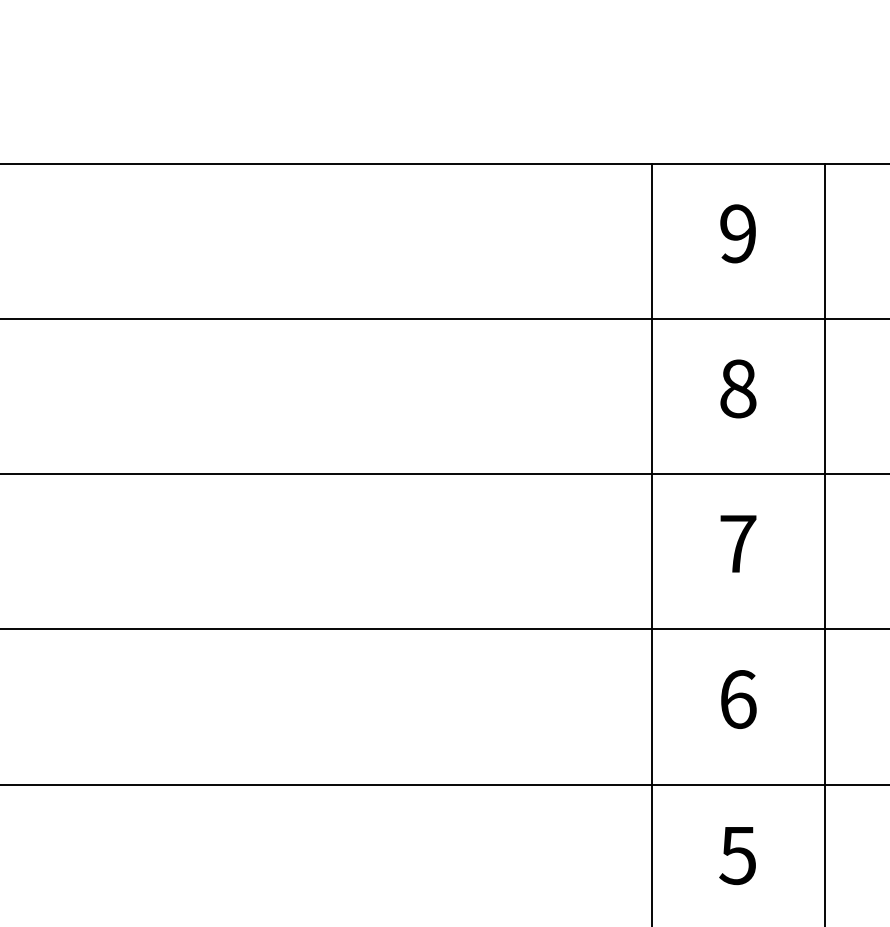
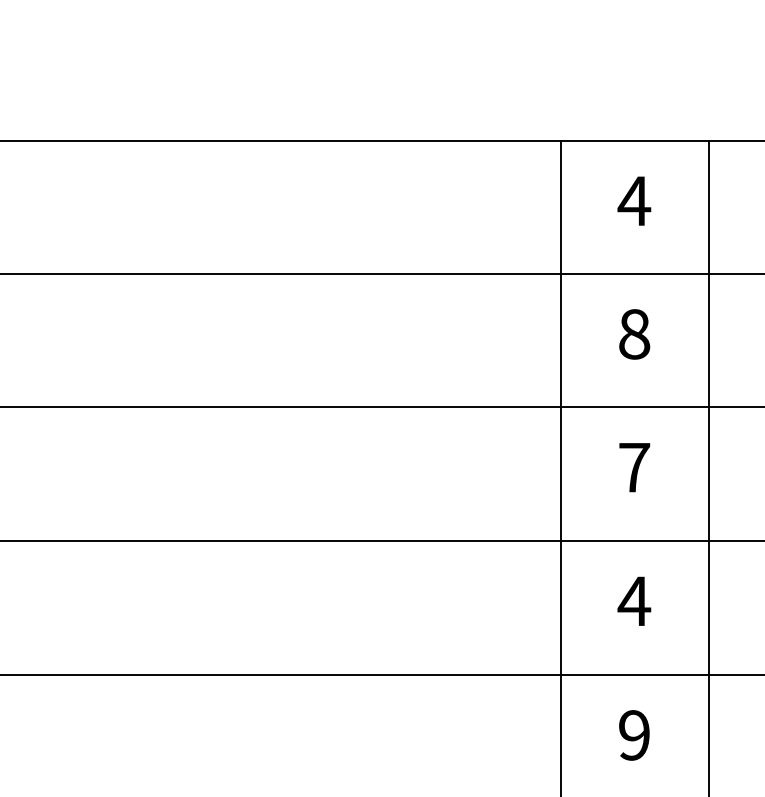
text: (737, 233) -> (633, 200), 9 -> 4
text: (737, 699) -> (633, 601), 6 -> 4
text: (737, 855) -> (633, 735), 5 -> 9

